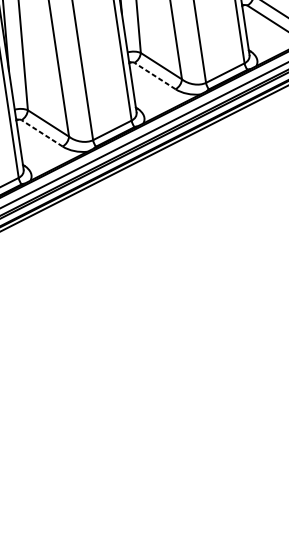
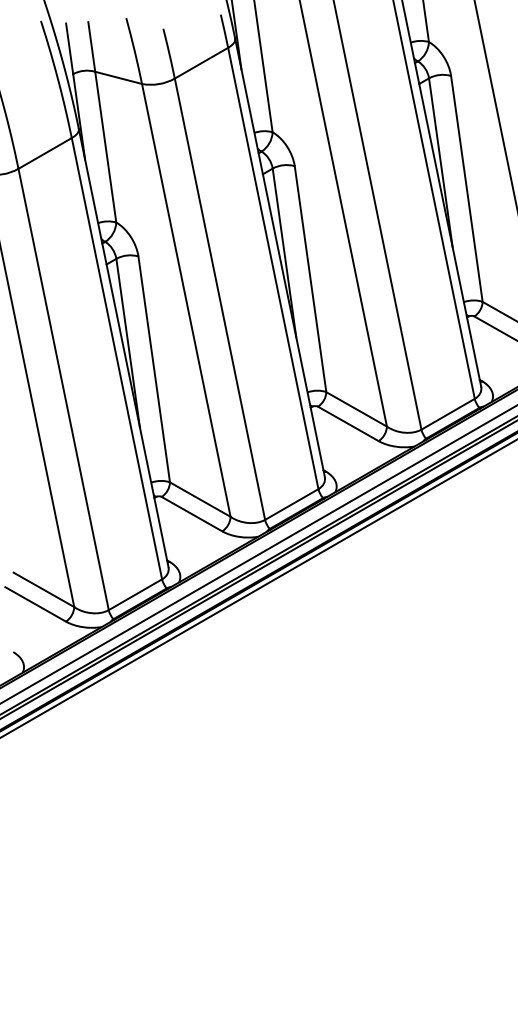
line: (155, 75) -> (348, 423), dashed -> solid
line: (42, 133) -> (192, 514), dashed -> solid

